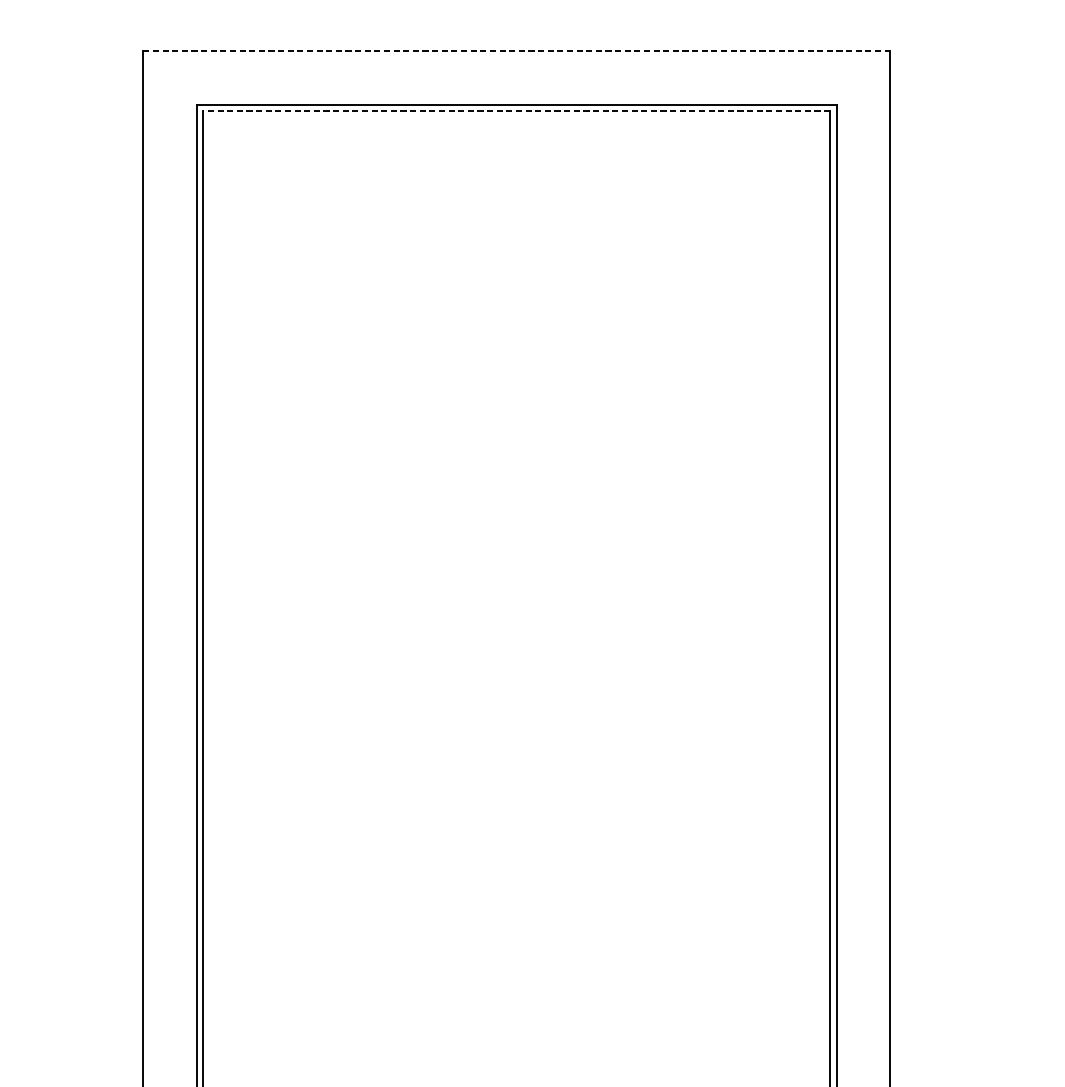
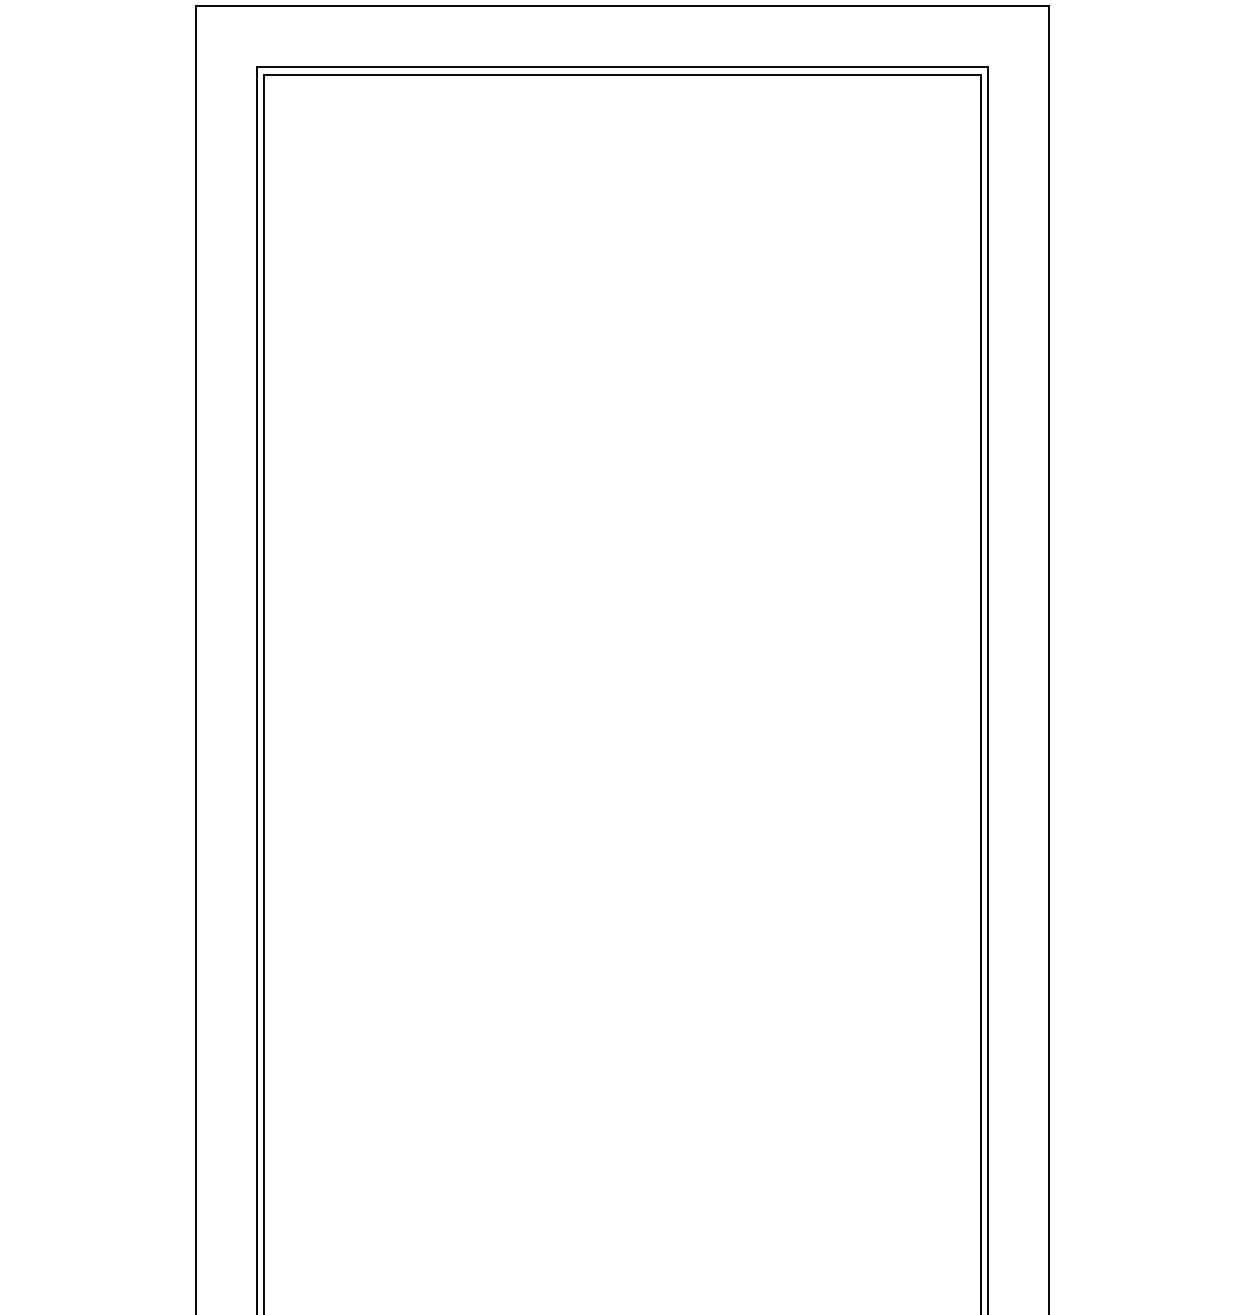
line: (516, 51) -> (622, 6), dashed -> solid
line: (516, 111) -> (622, 74), dashed -> solid

